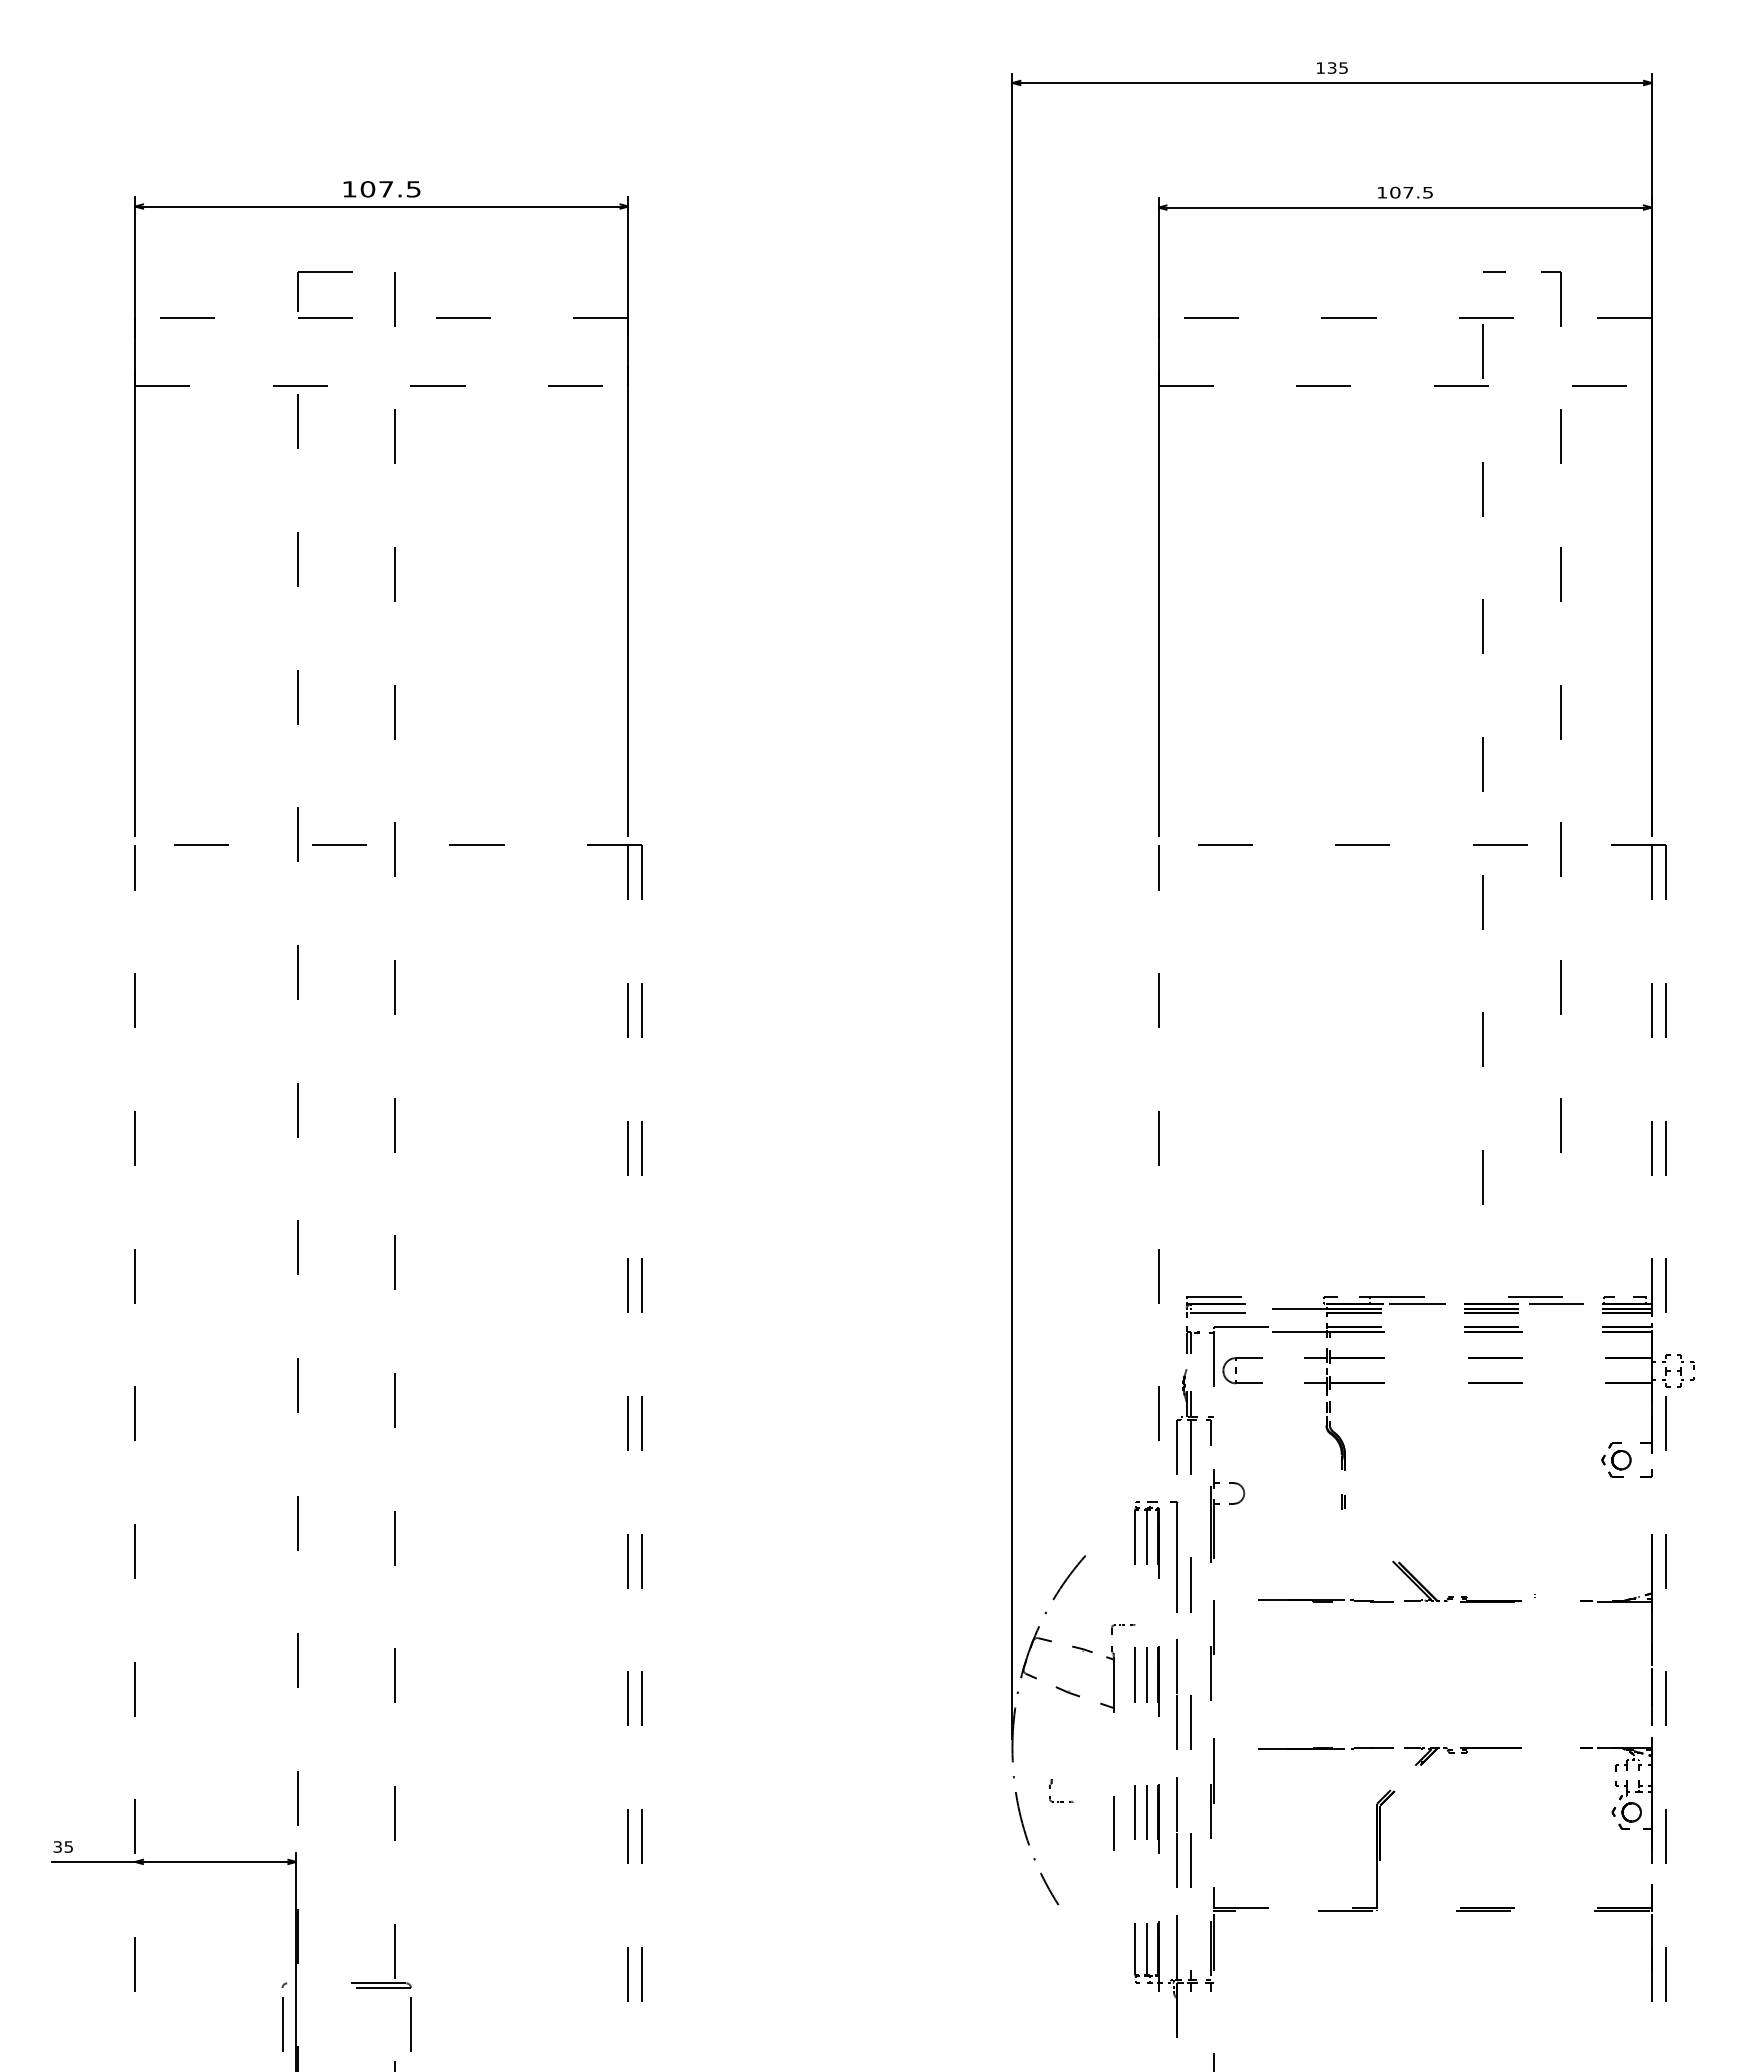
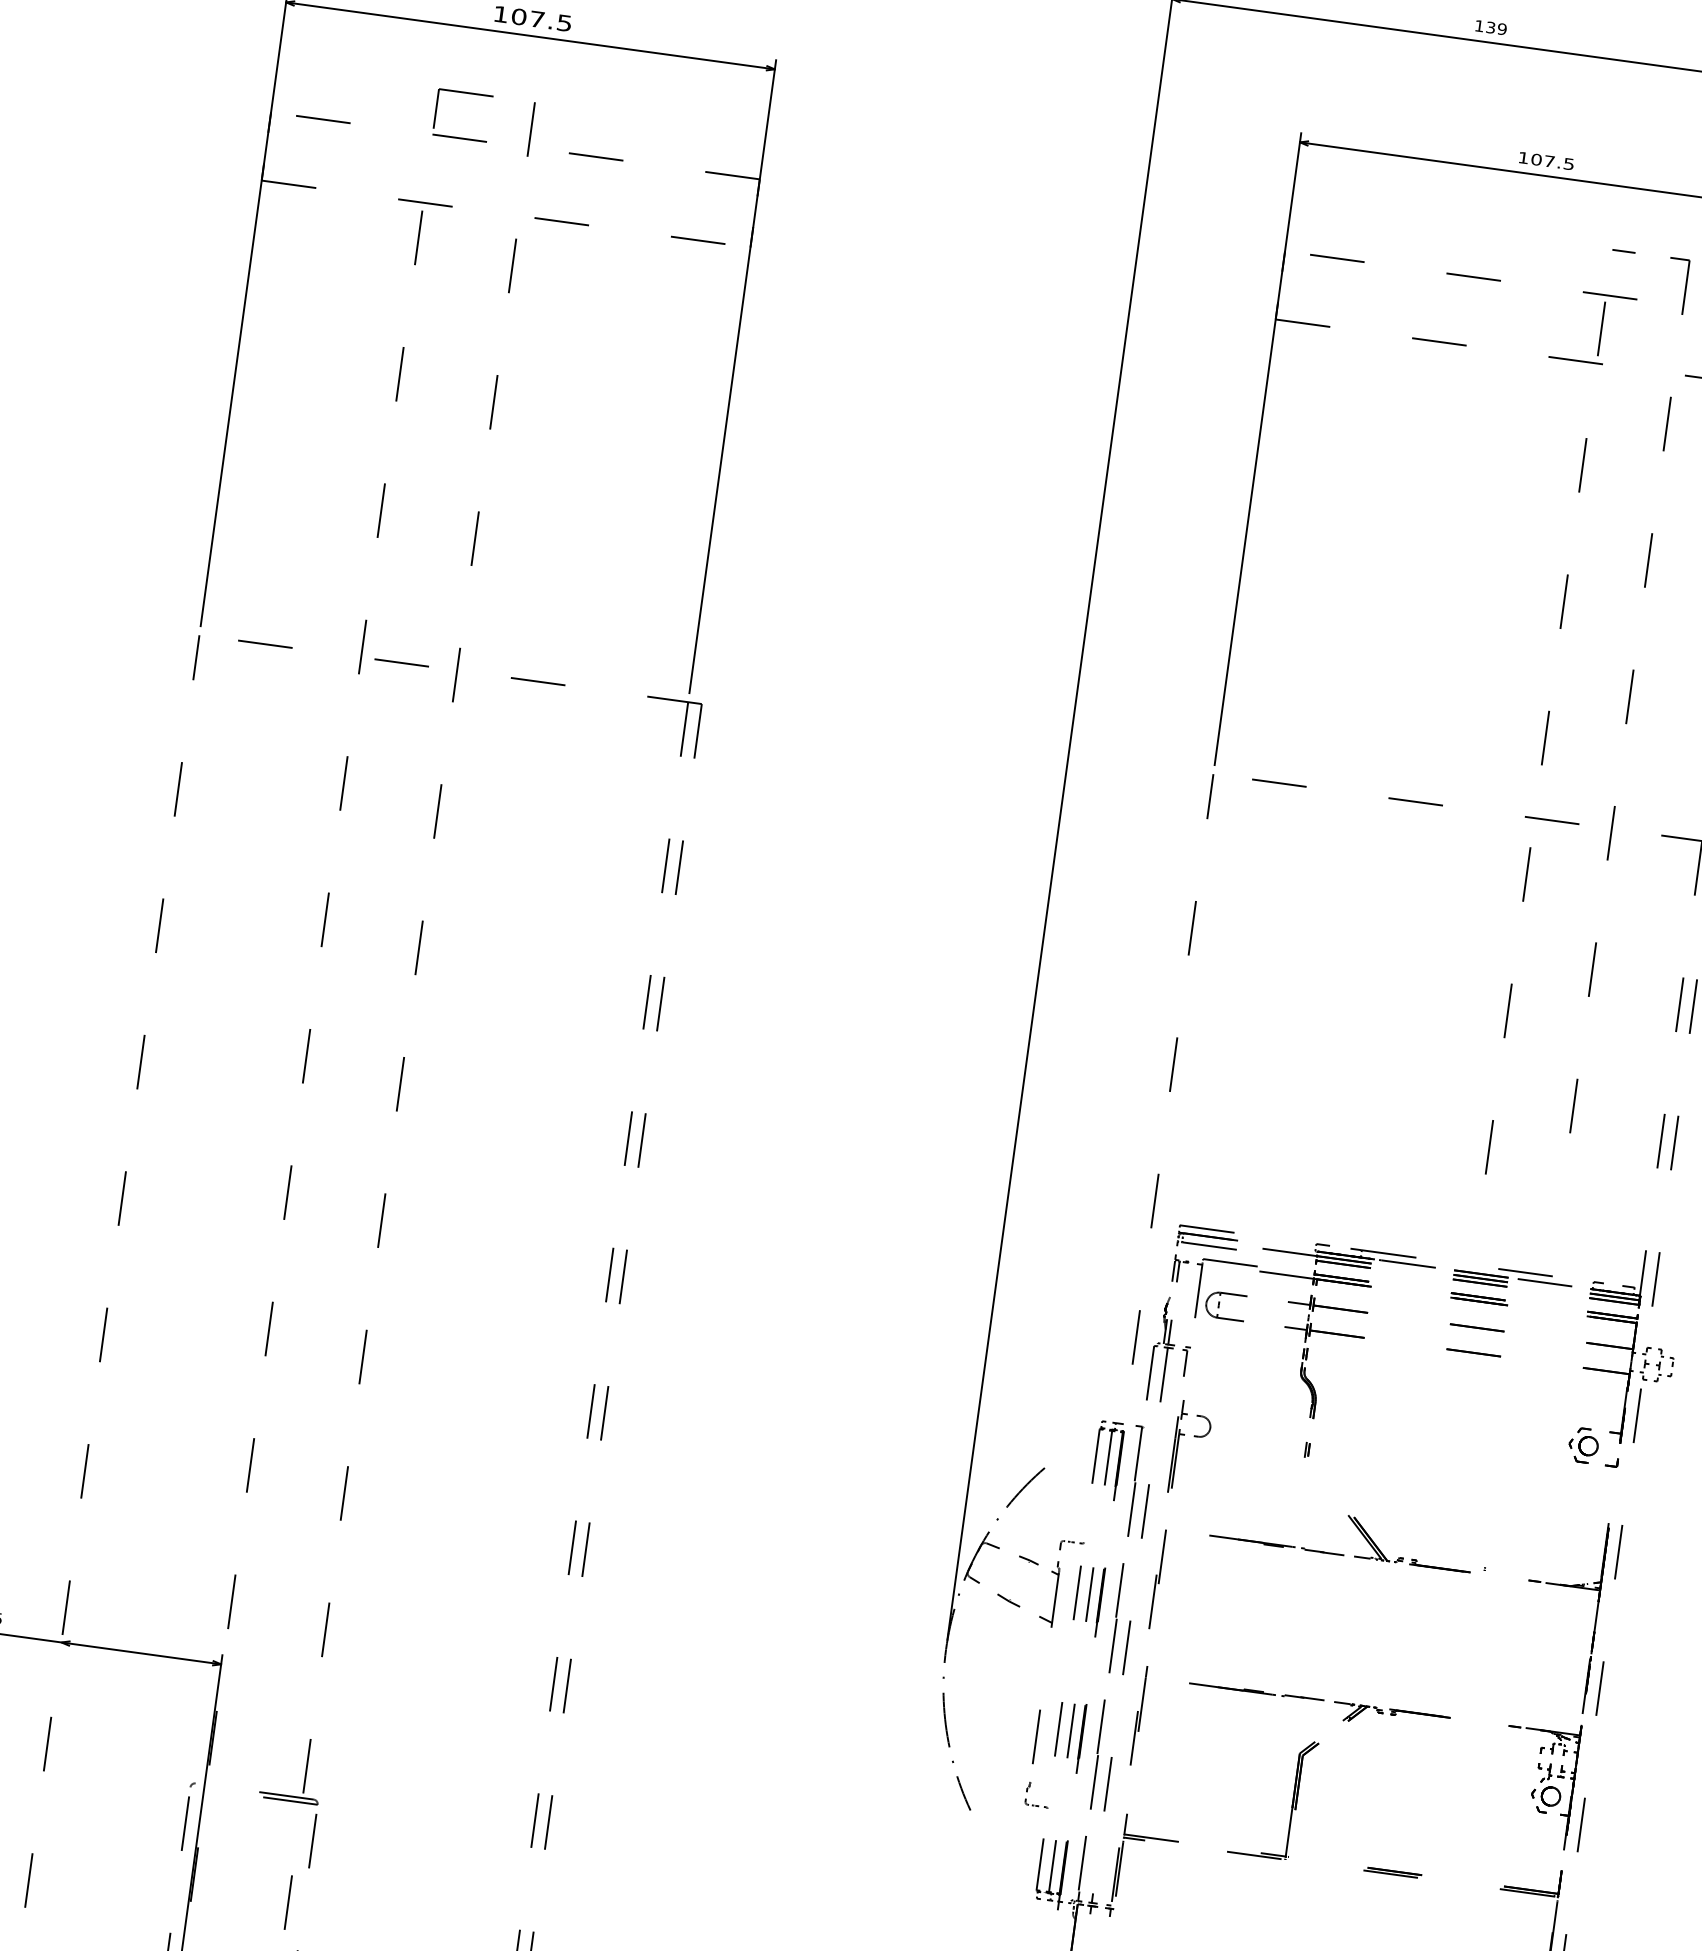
text: (1343, 67) -> (1502, 28), 135 -> 139
part: (1061, 1801) -> (1036, 1805), moved

